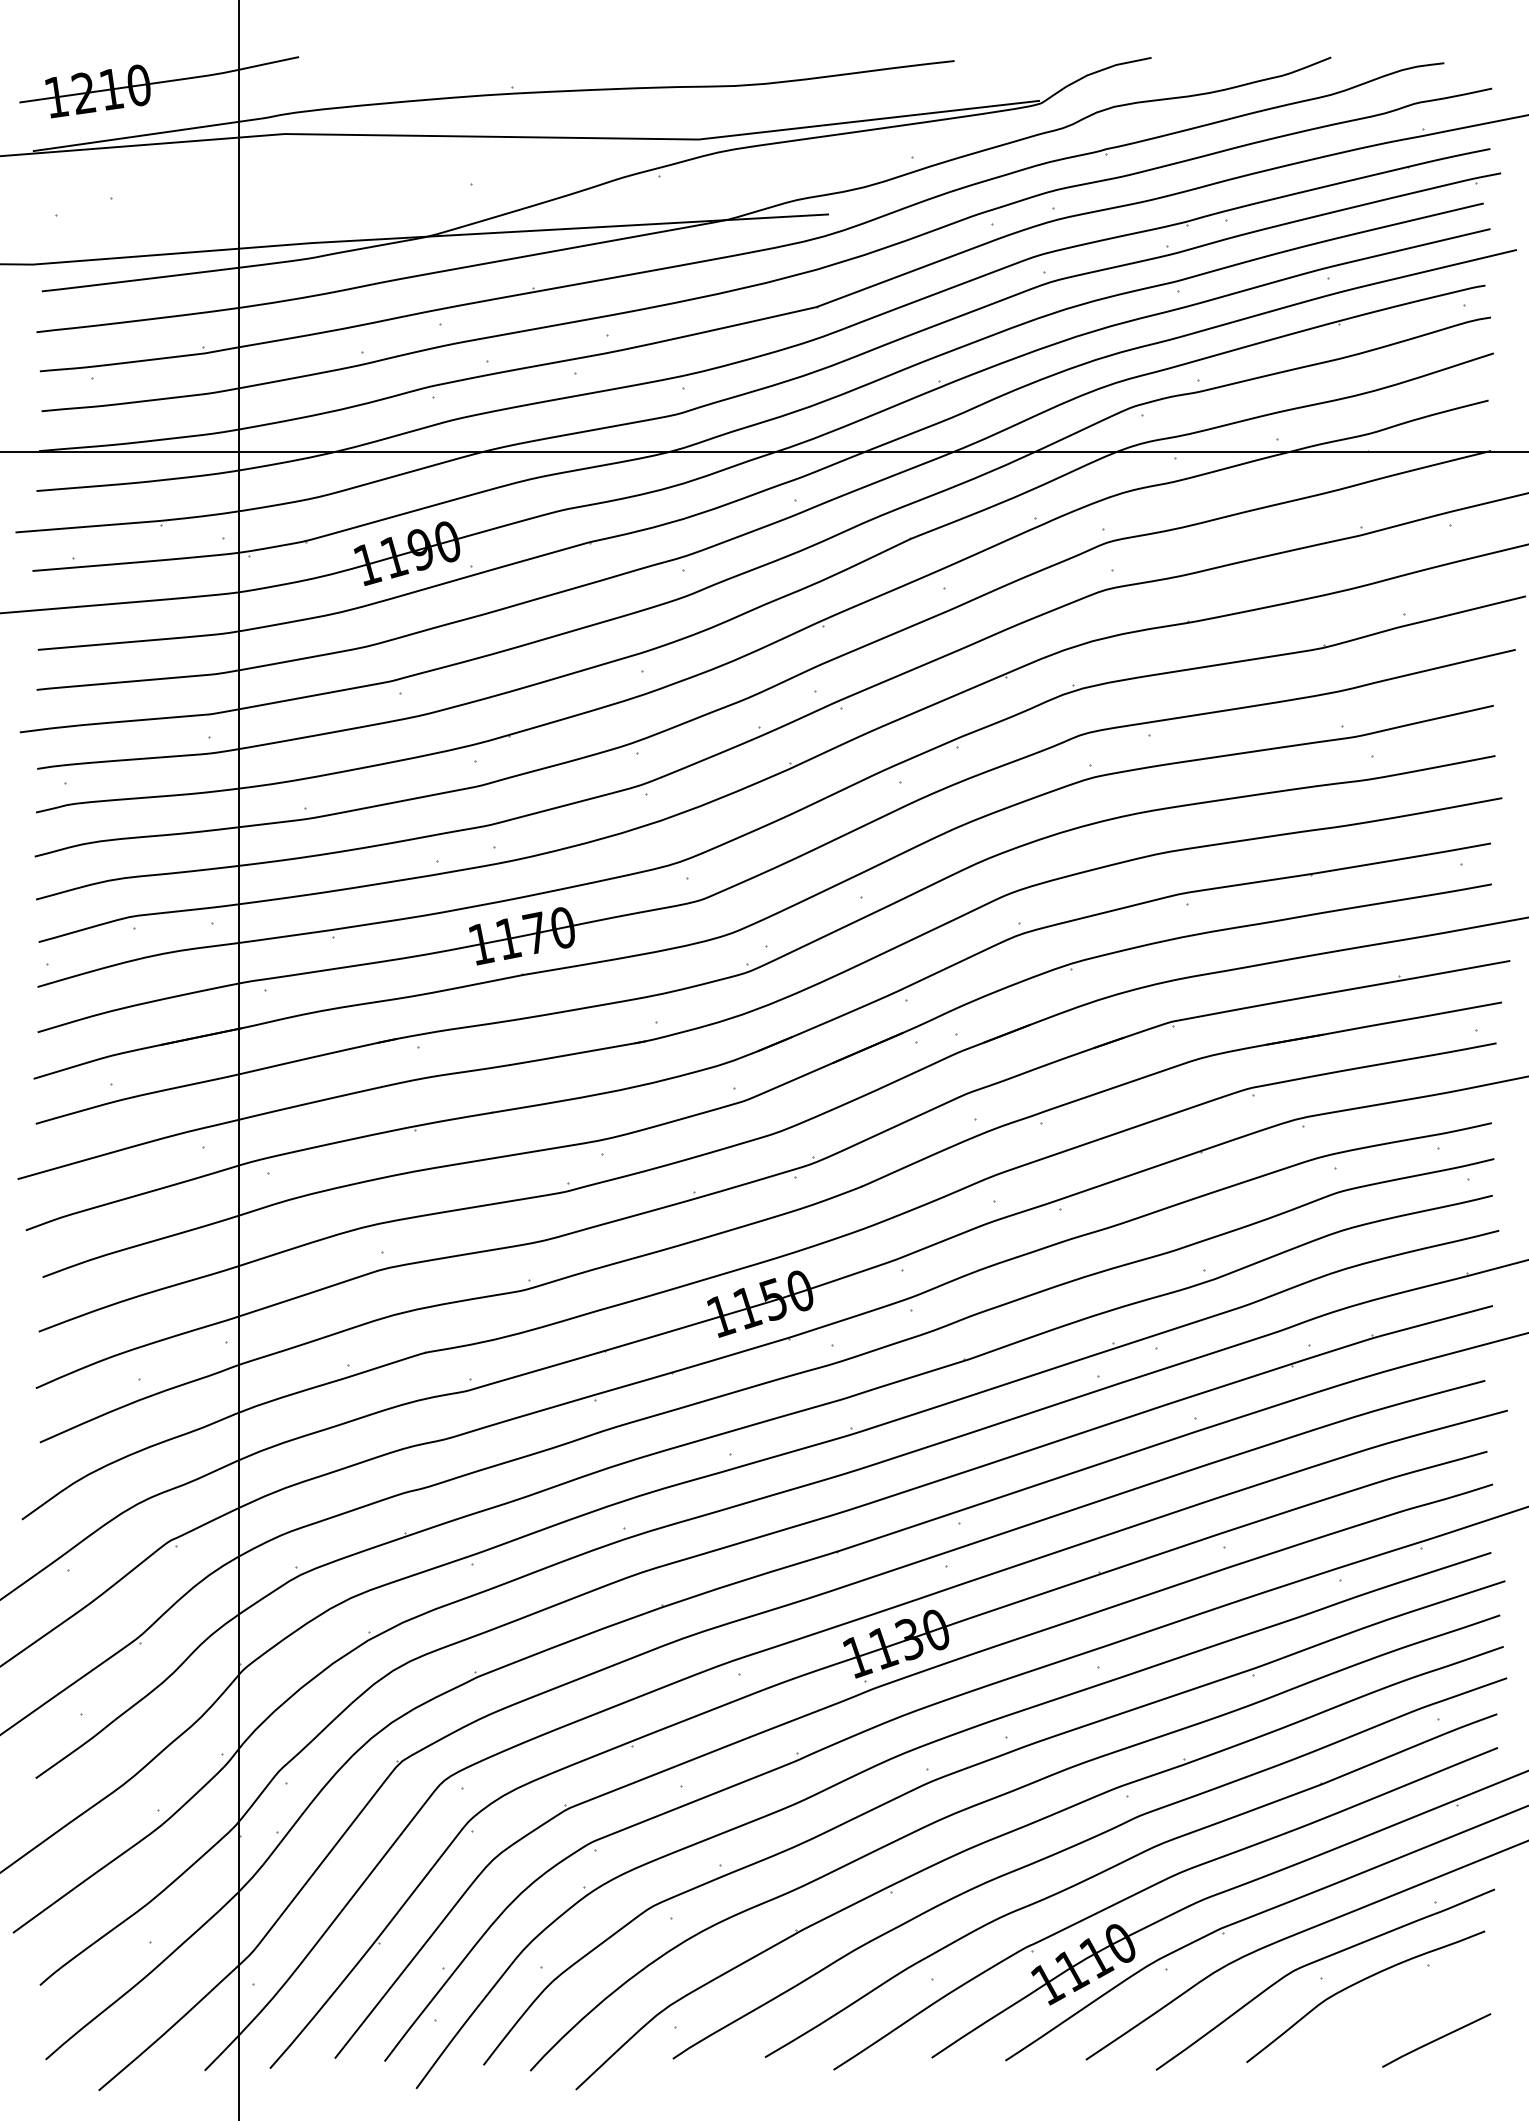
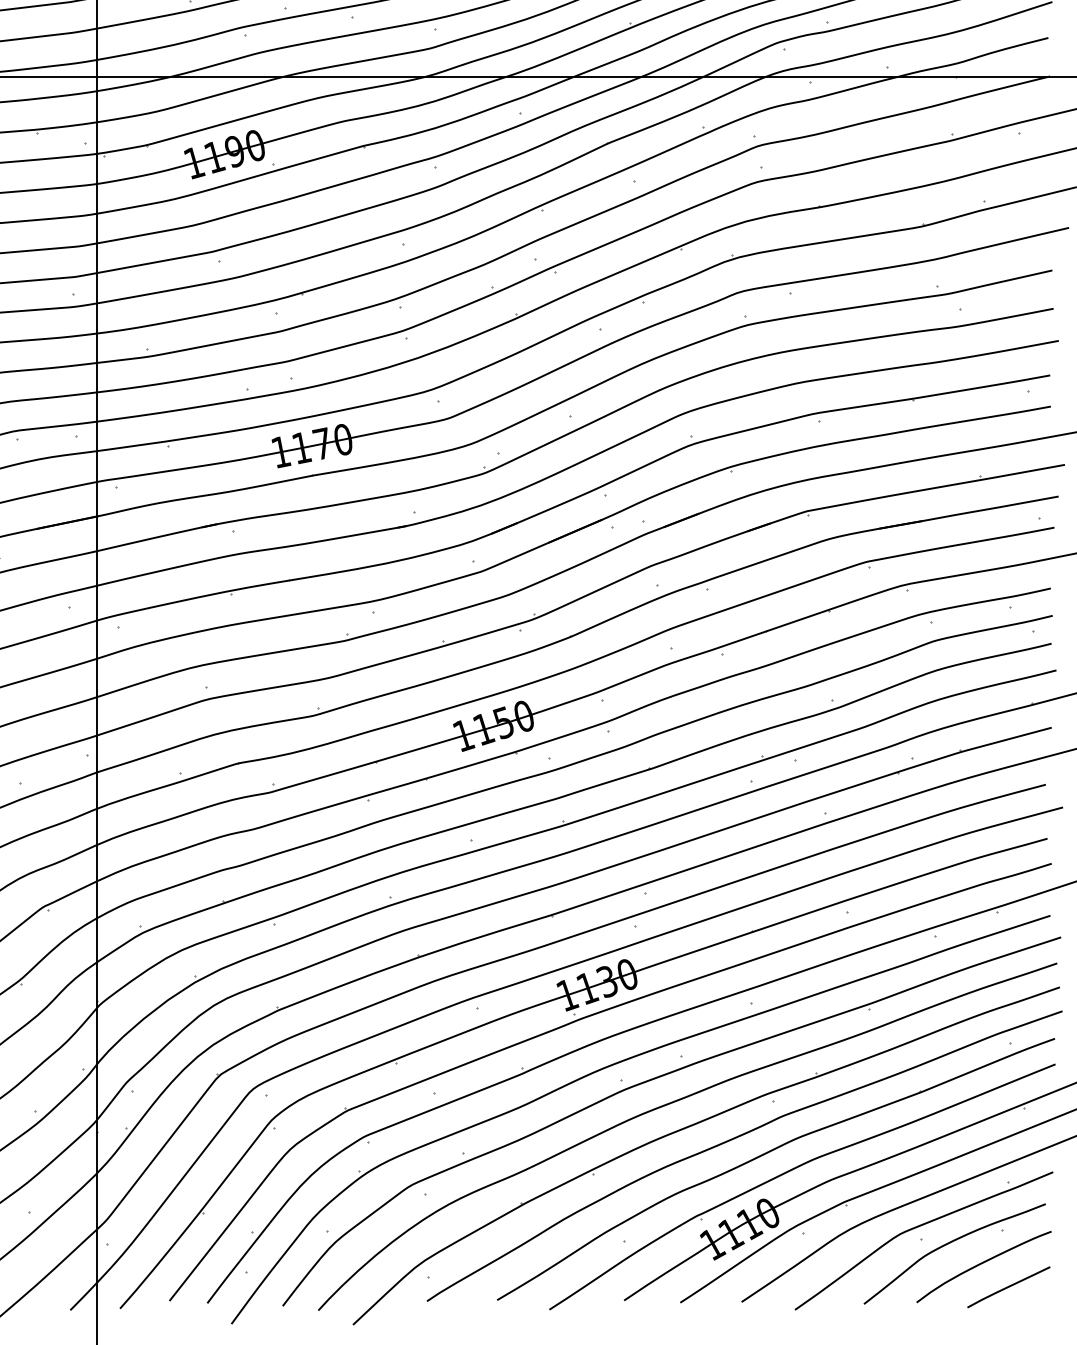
curve: (1402, 2009) -> (982, 1263), added

